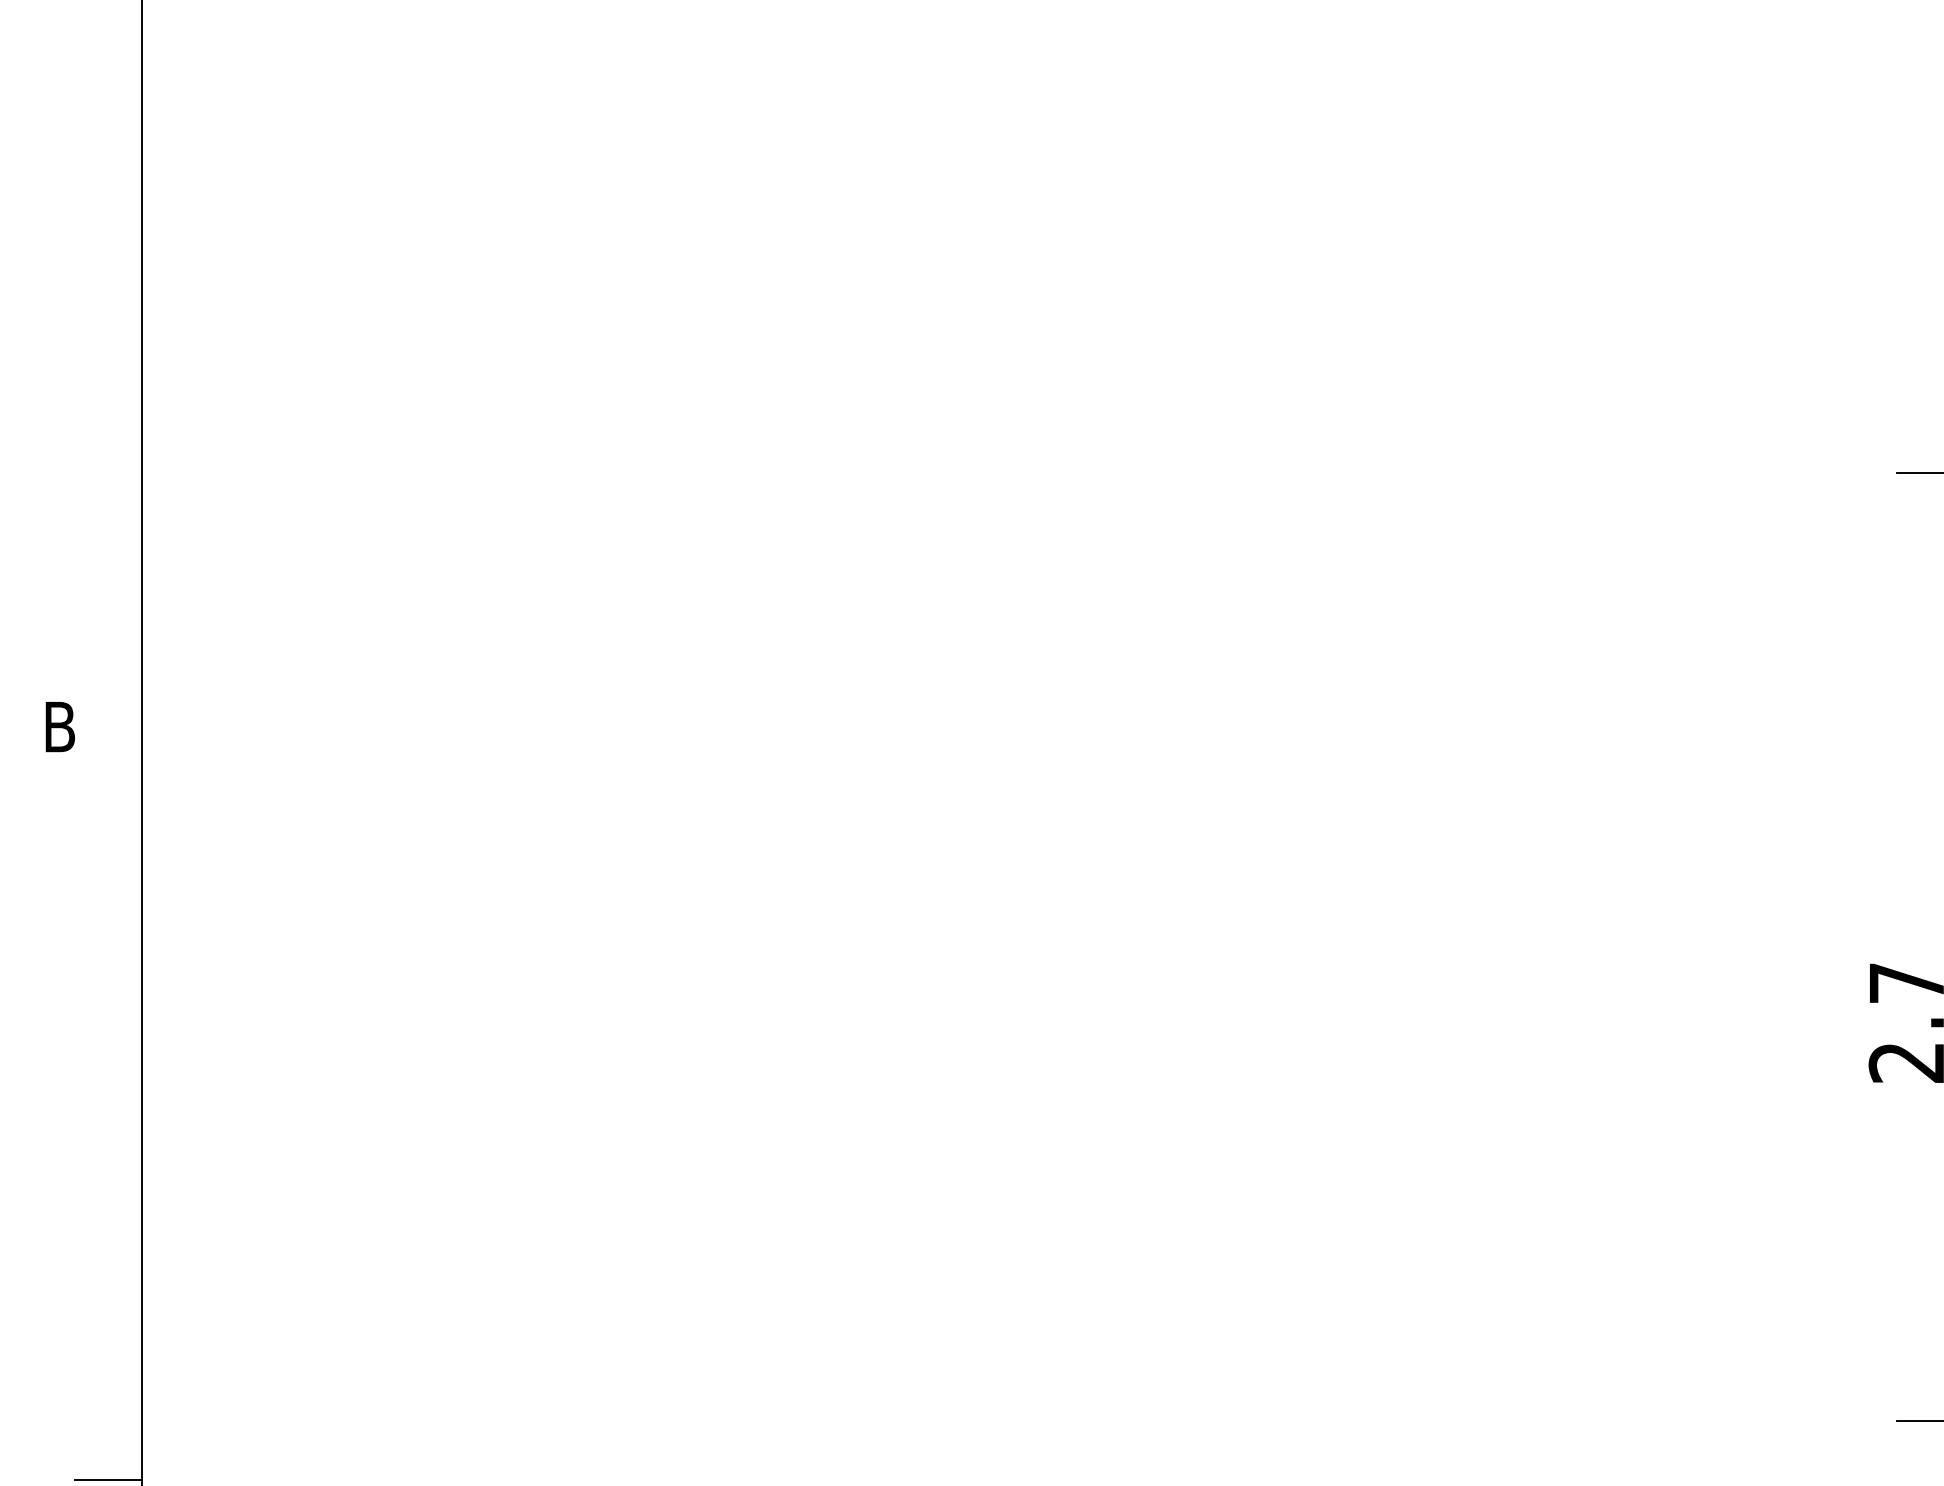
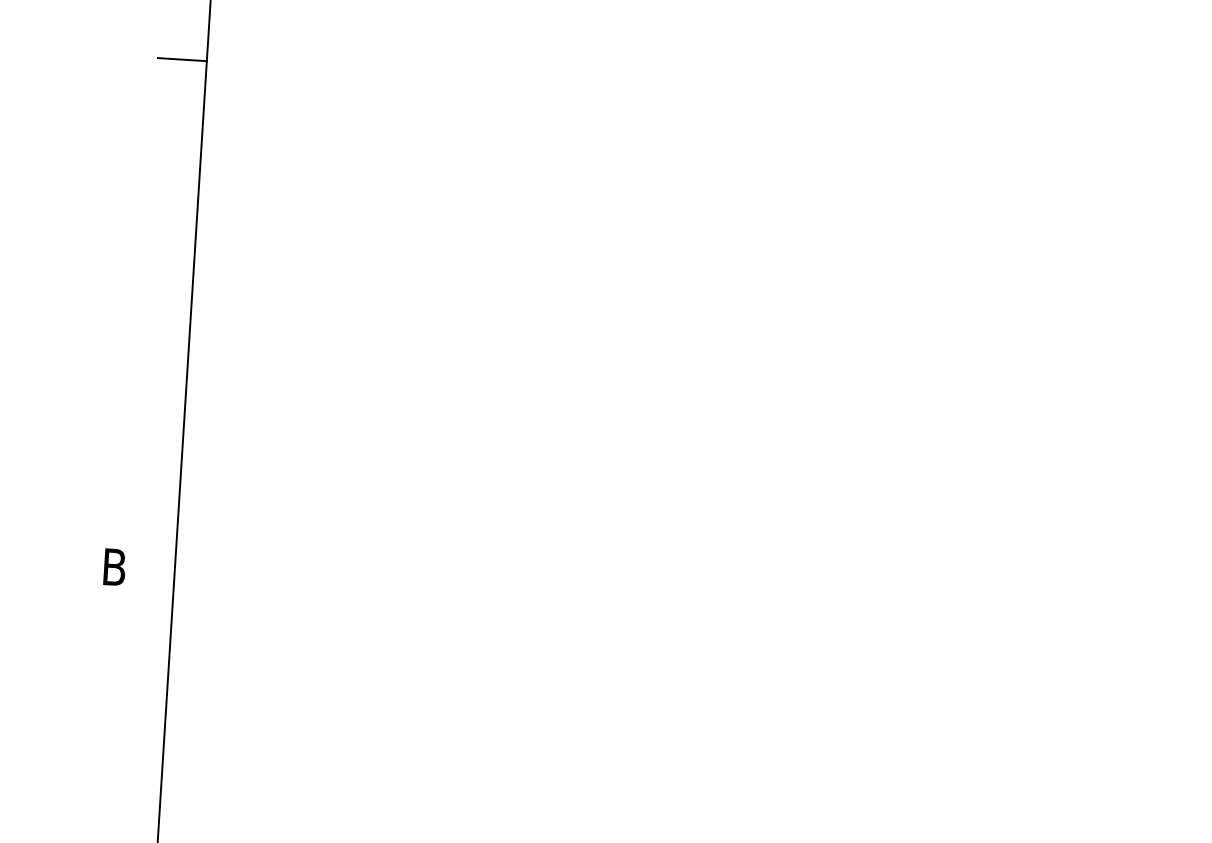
line: (108, 28) -> (182, 59), added

